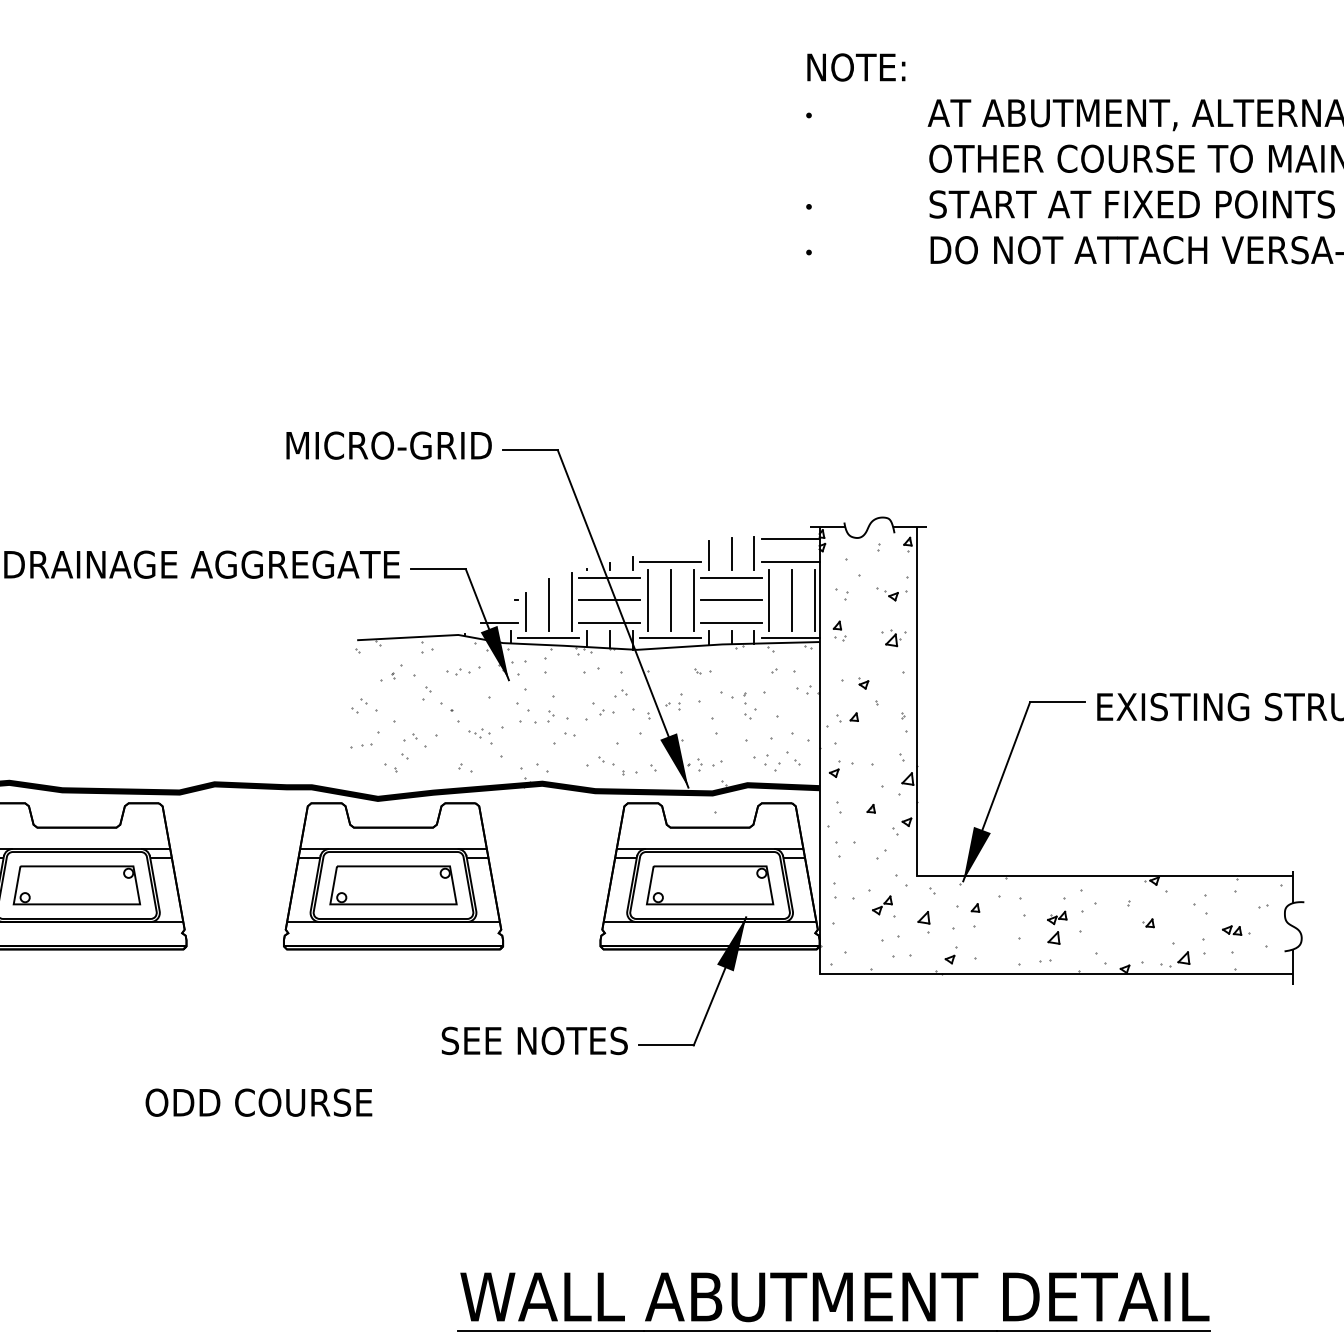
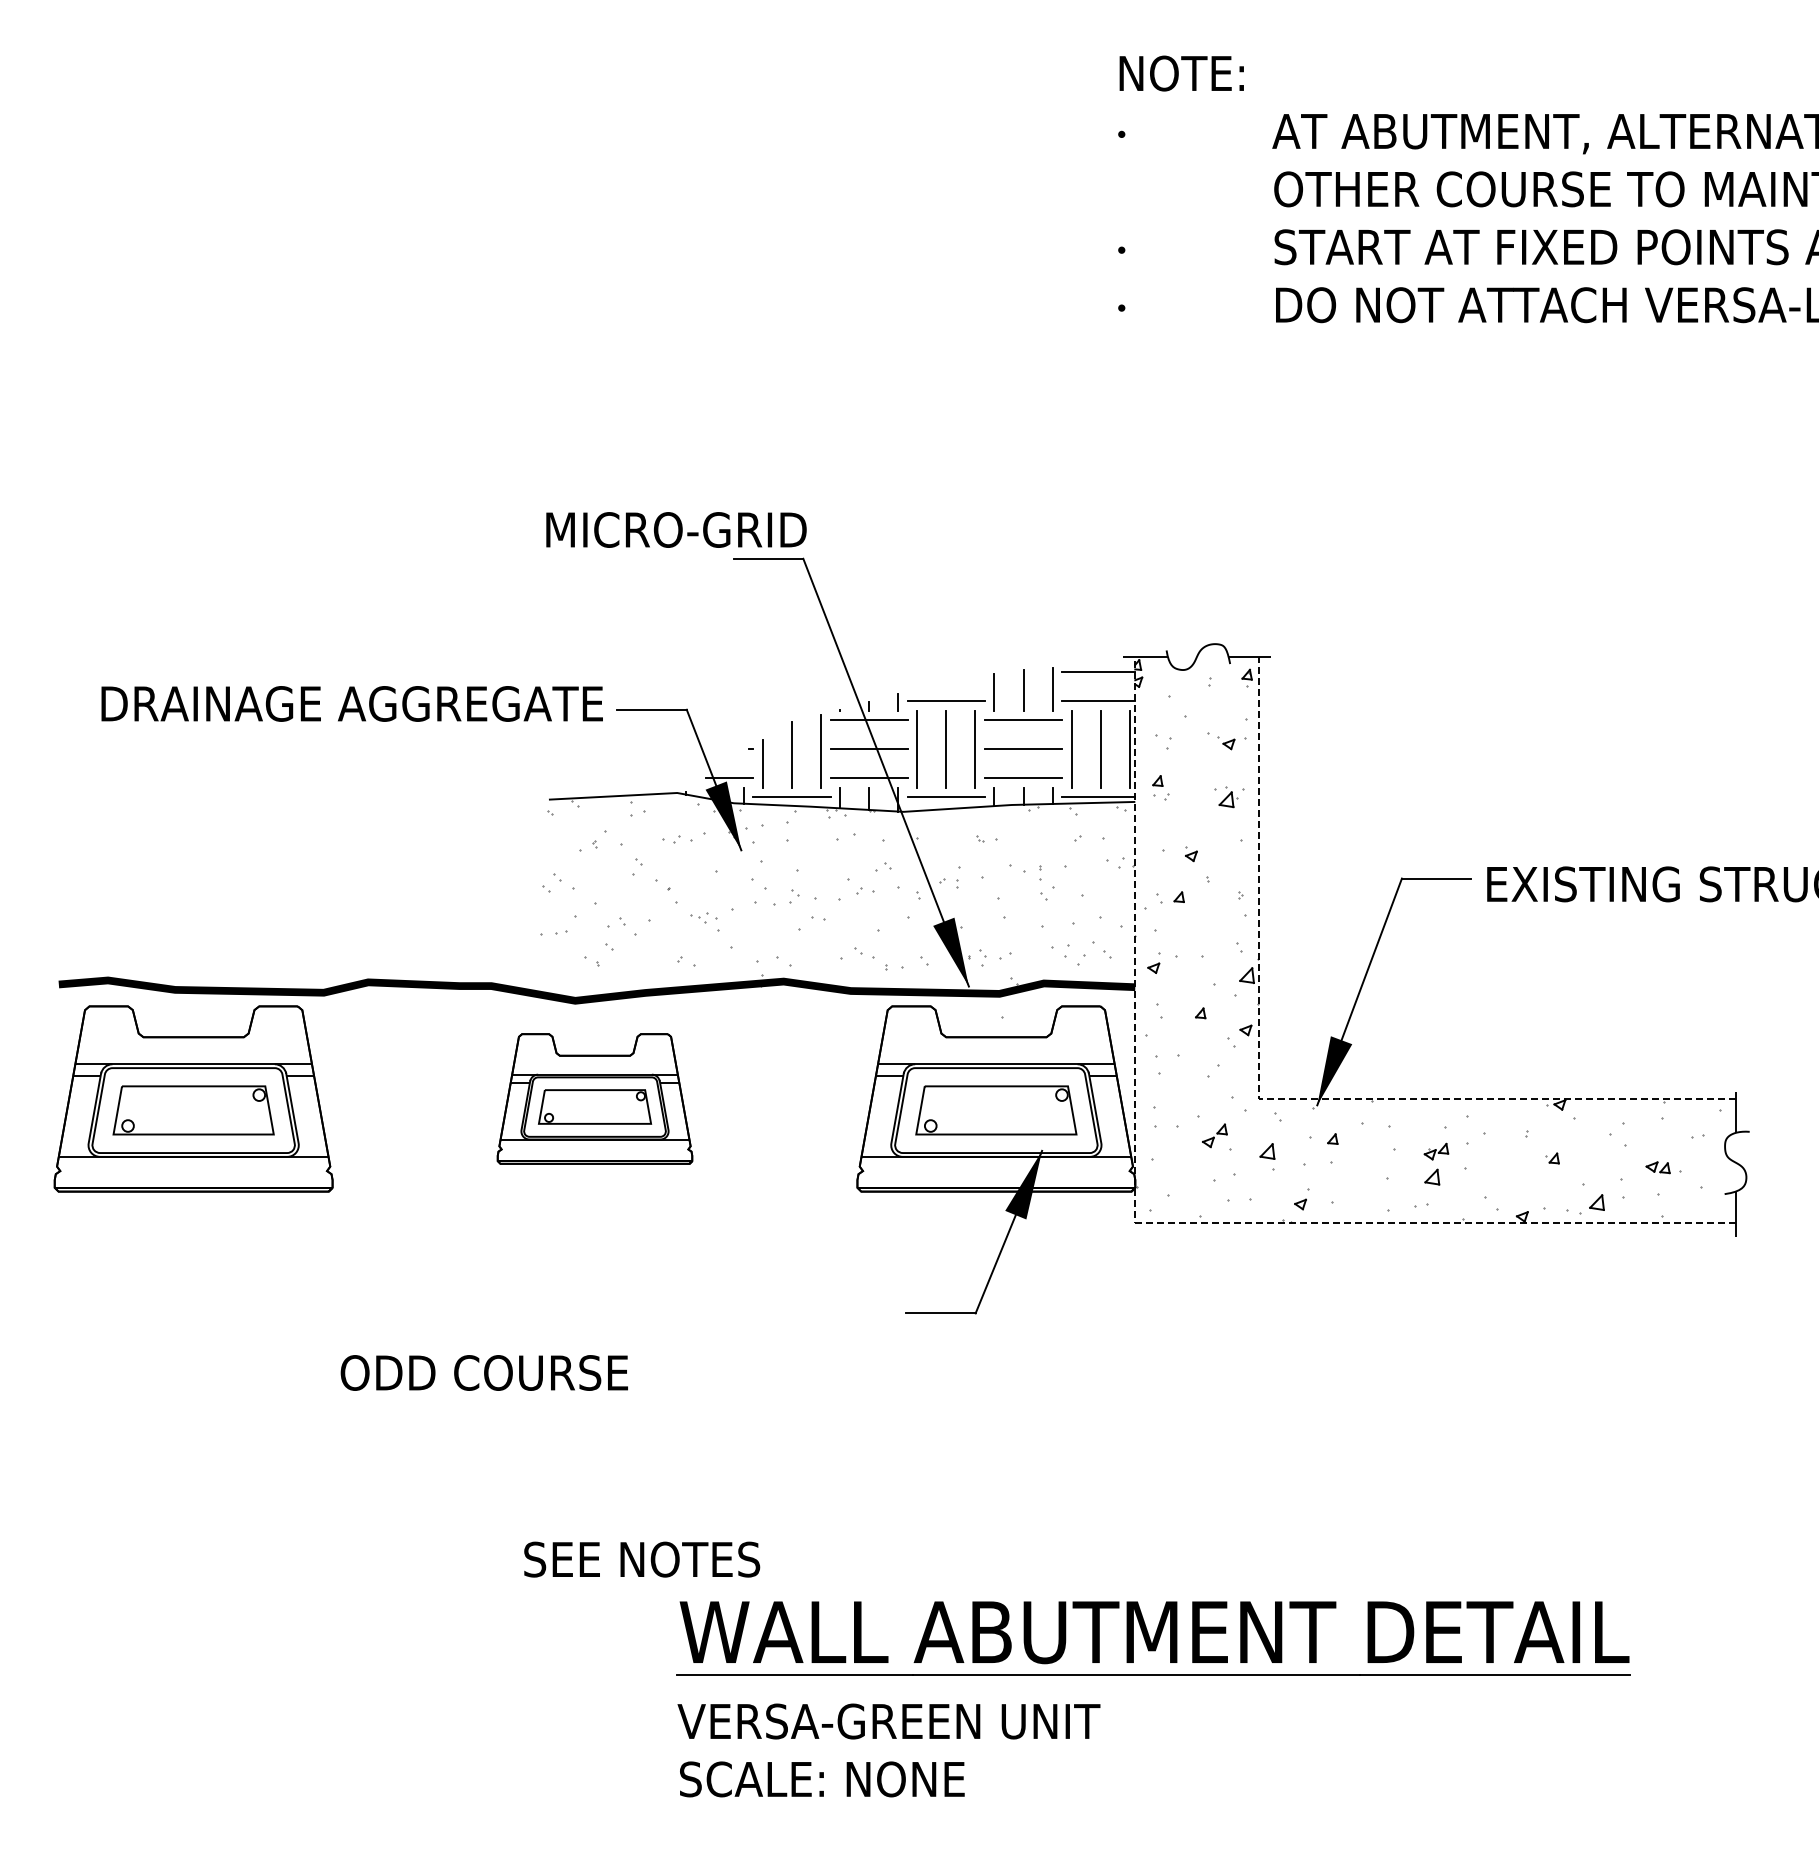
text: (389, 445) -> (676, 529), moved
part: (393, 875) -> (594, 1098), size x0.7
line: (929, 876) -> (1274, 1099), solid -> dashed
line: (833, 973) -> (1152, 1222), solid -> dashed
text: (535, 1040) -> (642, 1559), moved
text: (258, 1102) -> (483, 1372), moved

